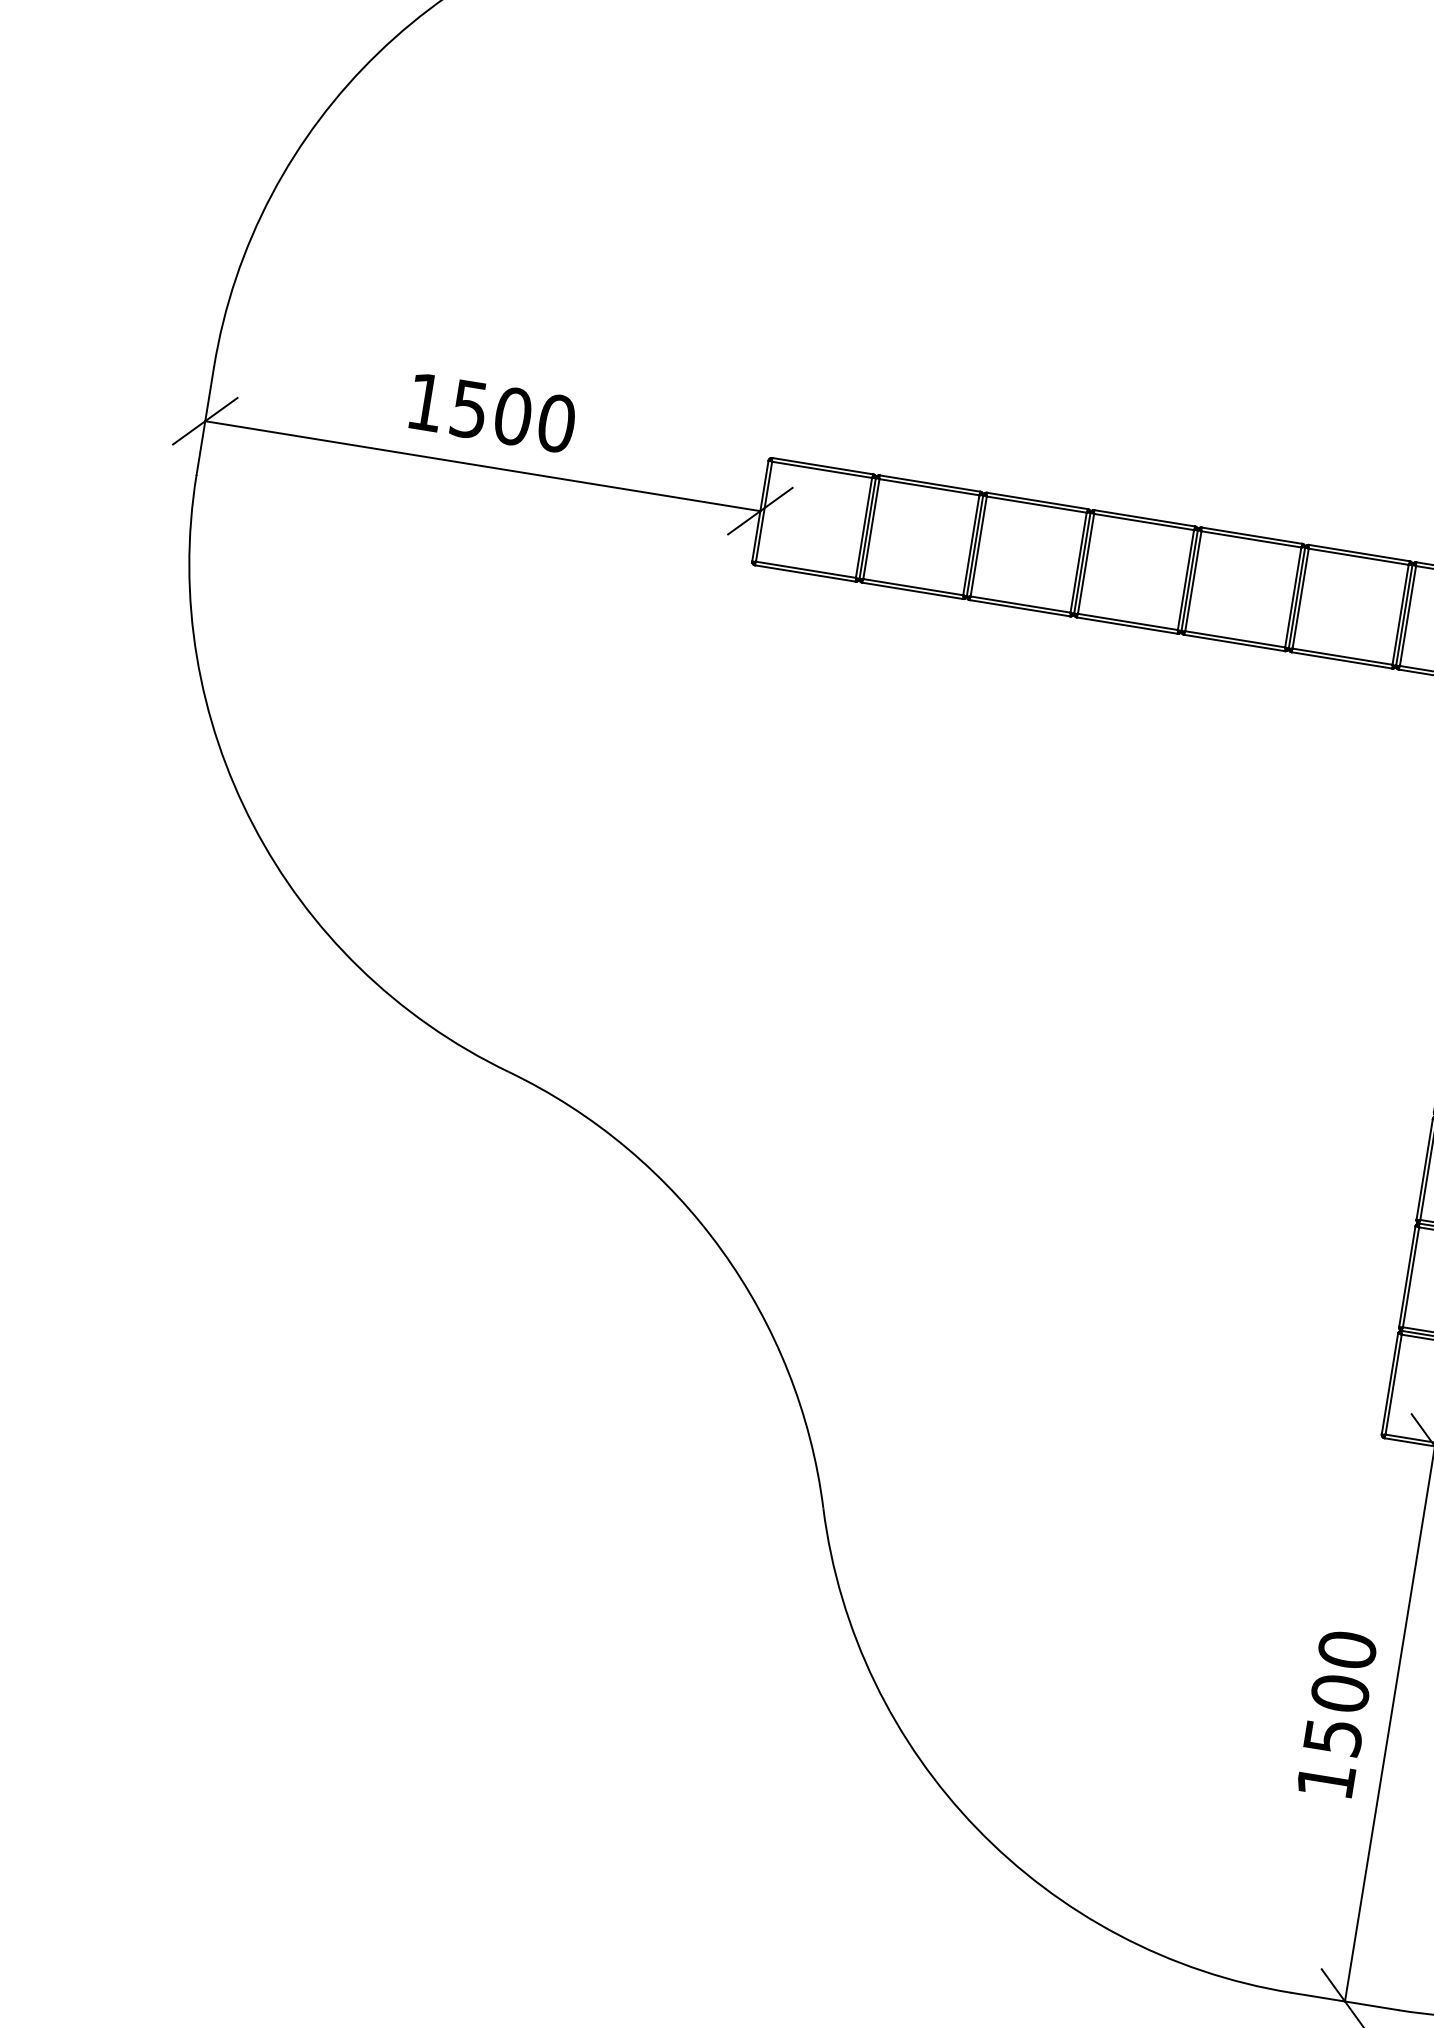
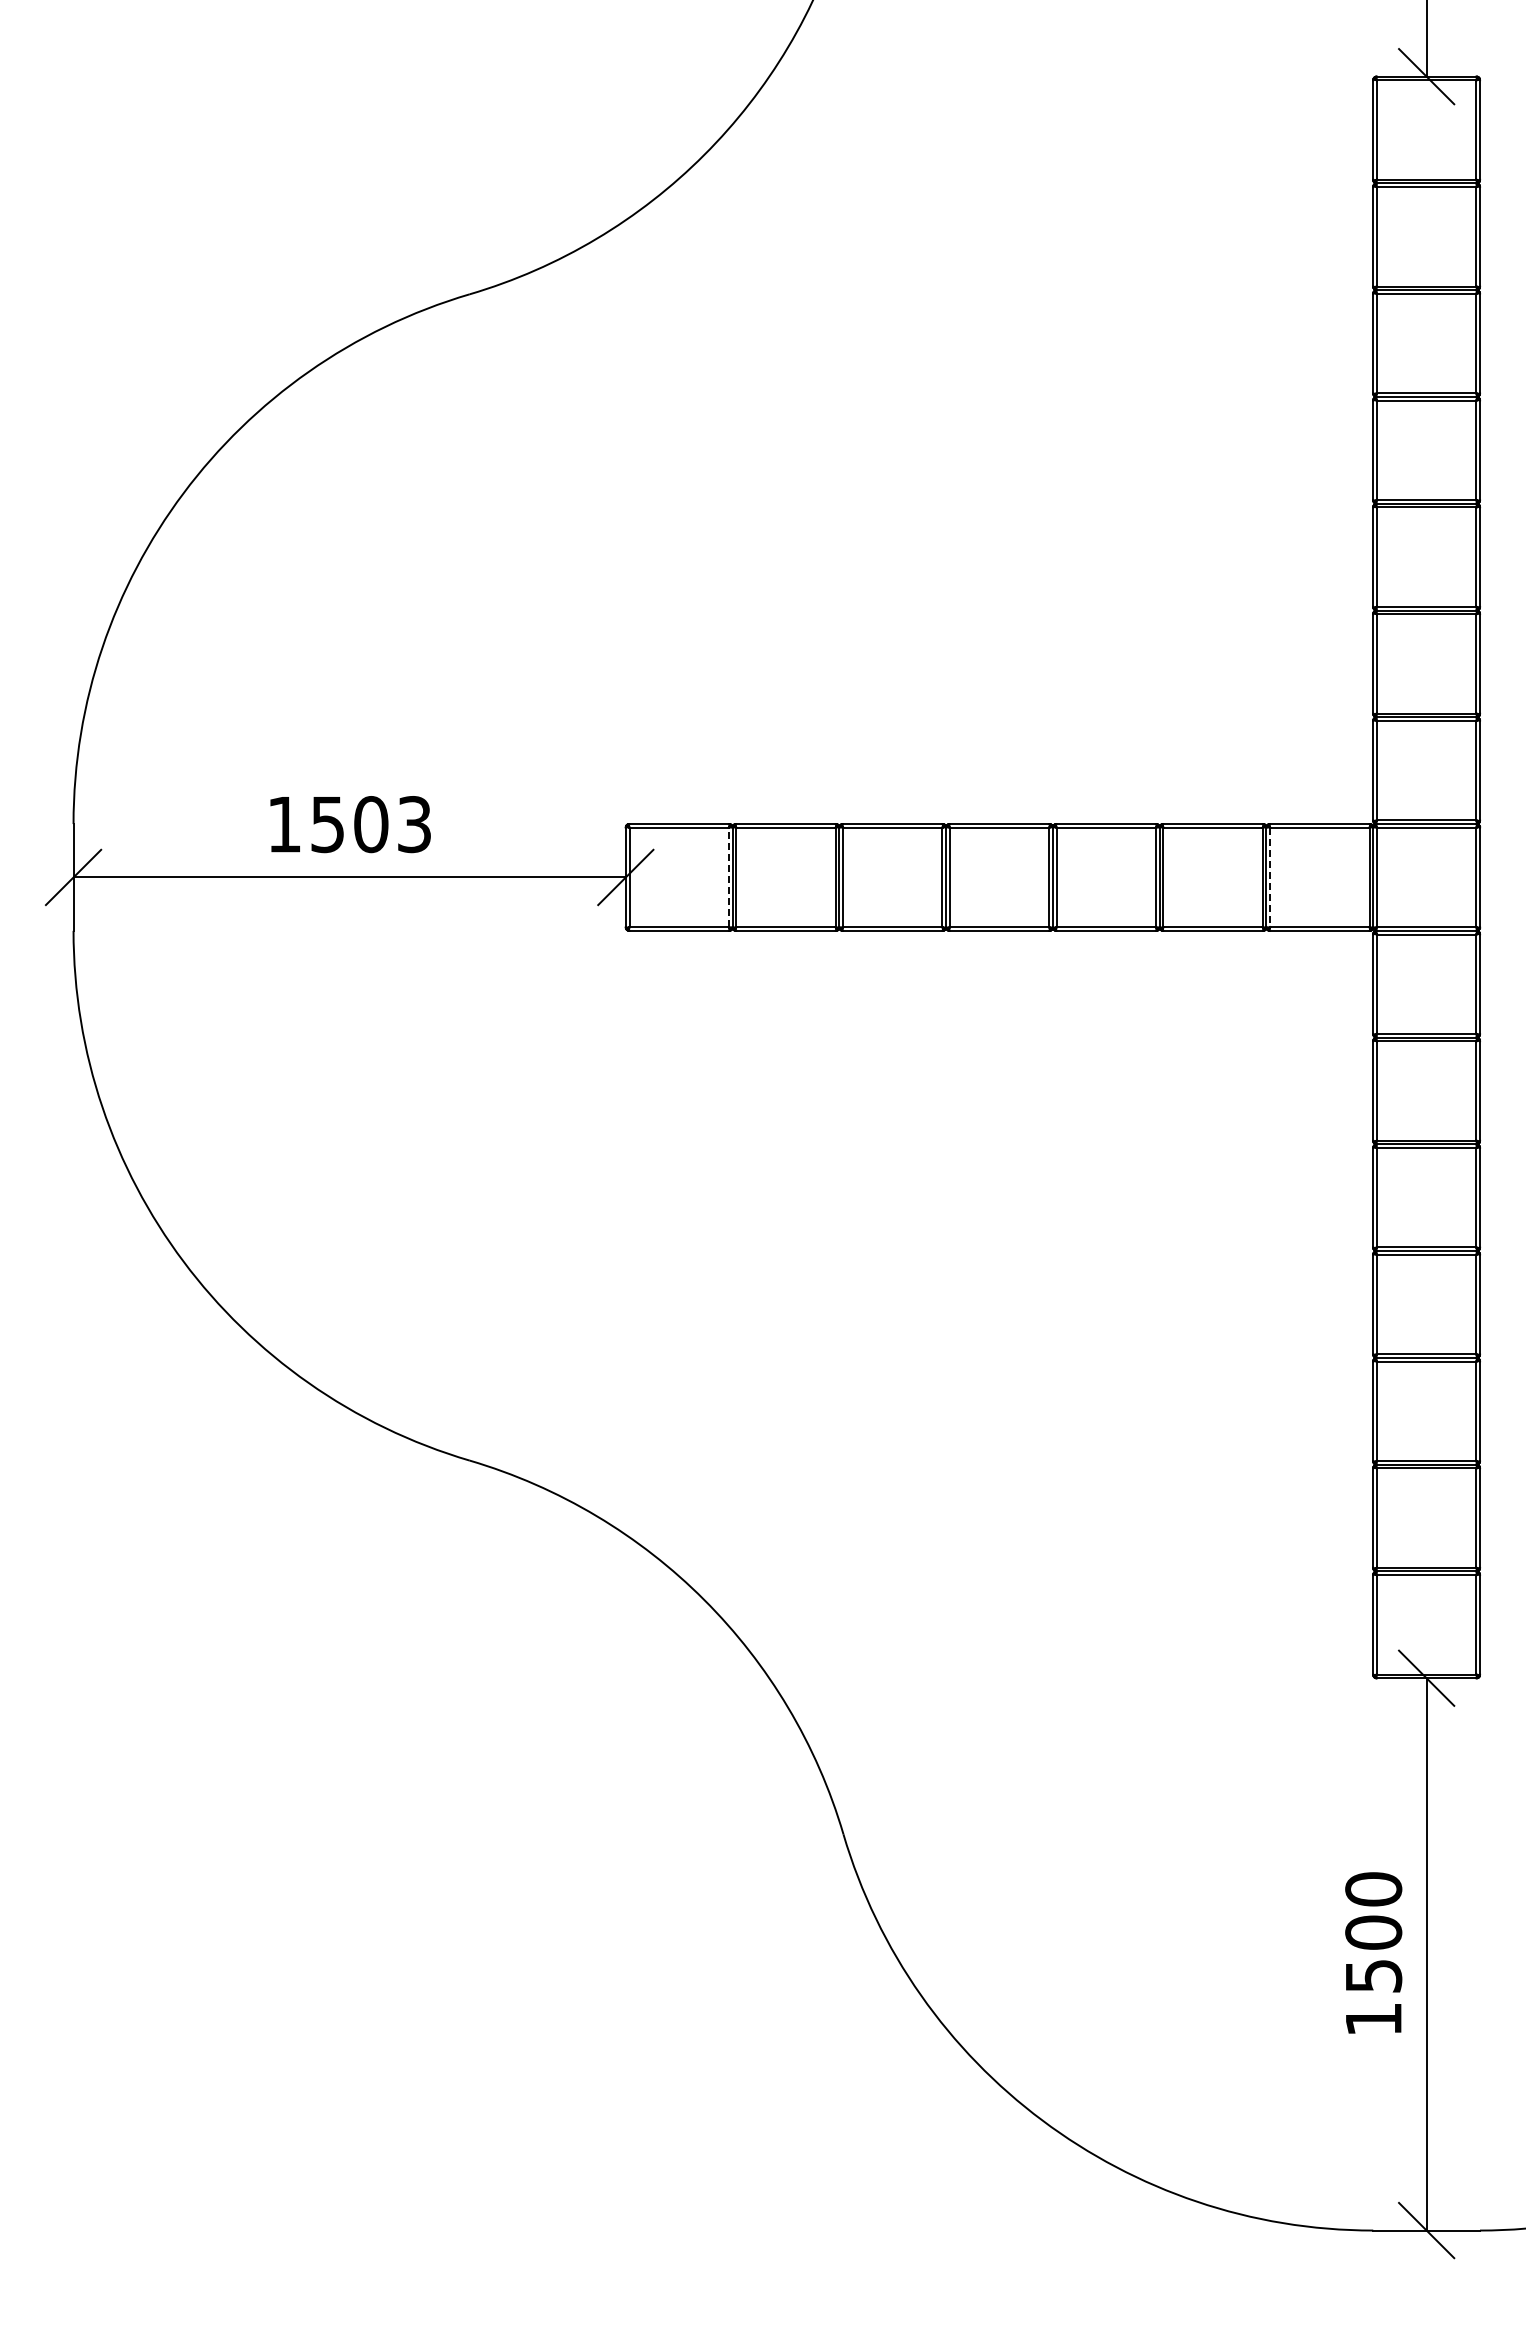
text: (556, 423) -> (414, 824), 1500 -> 1503
line: (863, 527) -> (728, 877), solid -> dashed
line: (1408, 616) -> (1270, 877), solid -> dashed

